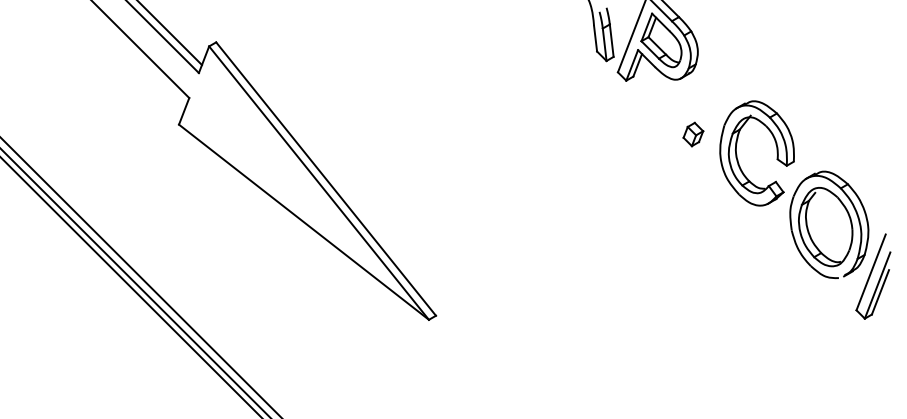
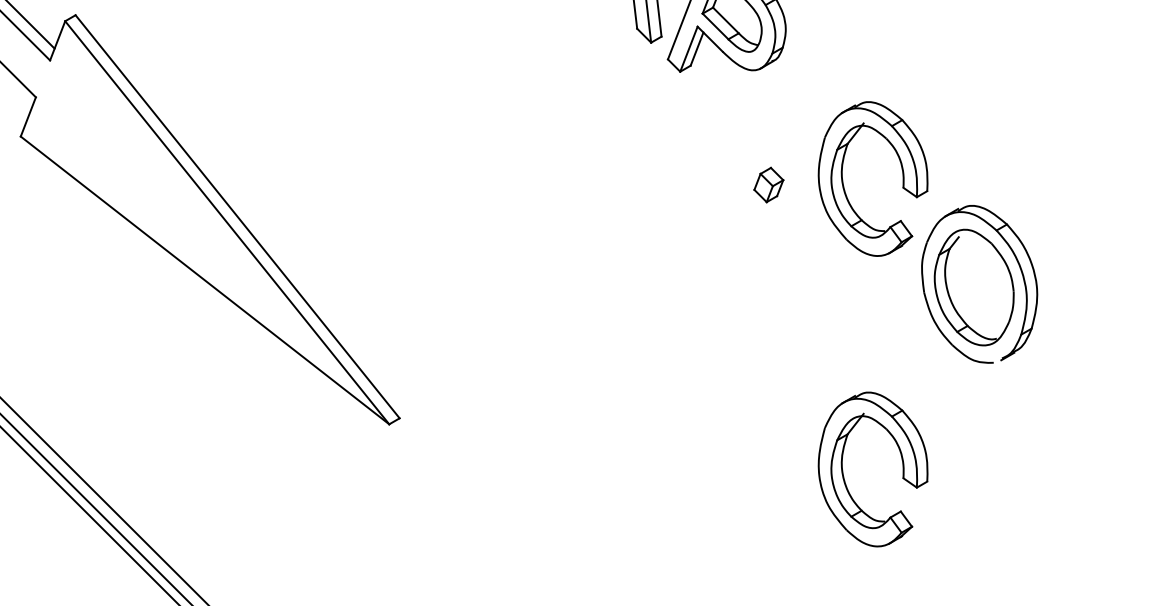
part: (693, 134) -> (769, 184), moved
part: (873, 276) -> (1044, 360), removed
part: (738, 356) -> (845, 478), added

